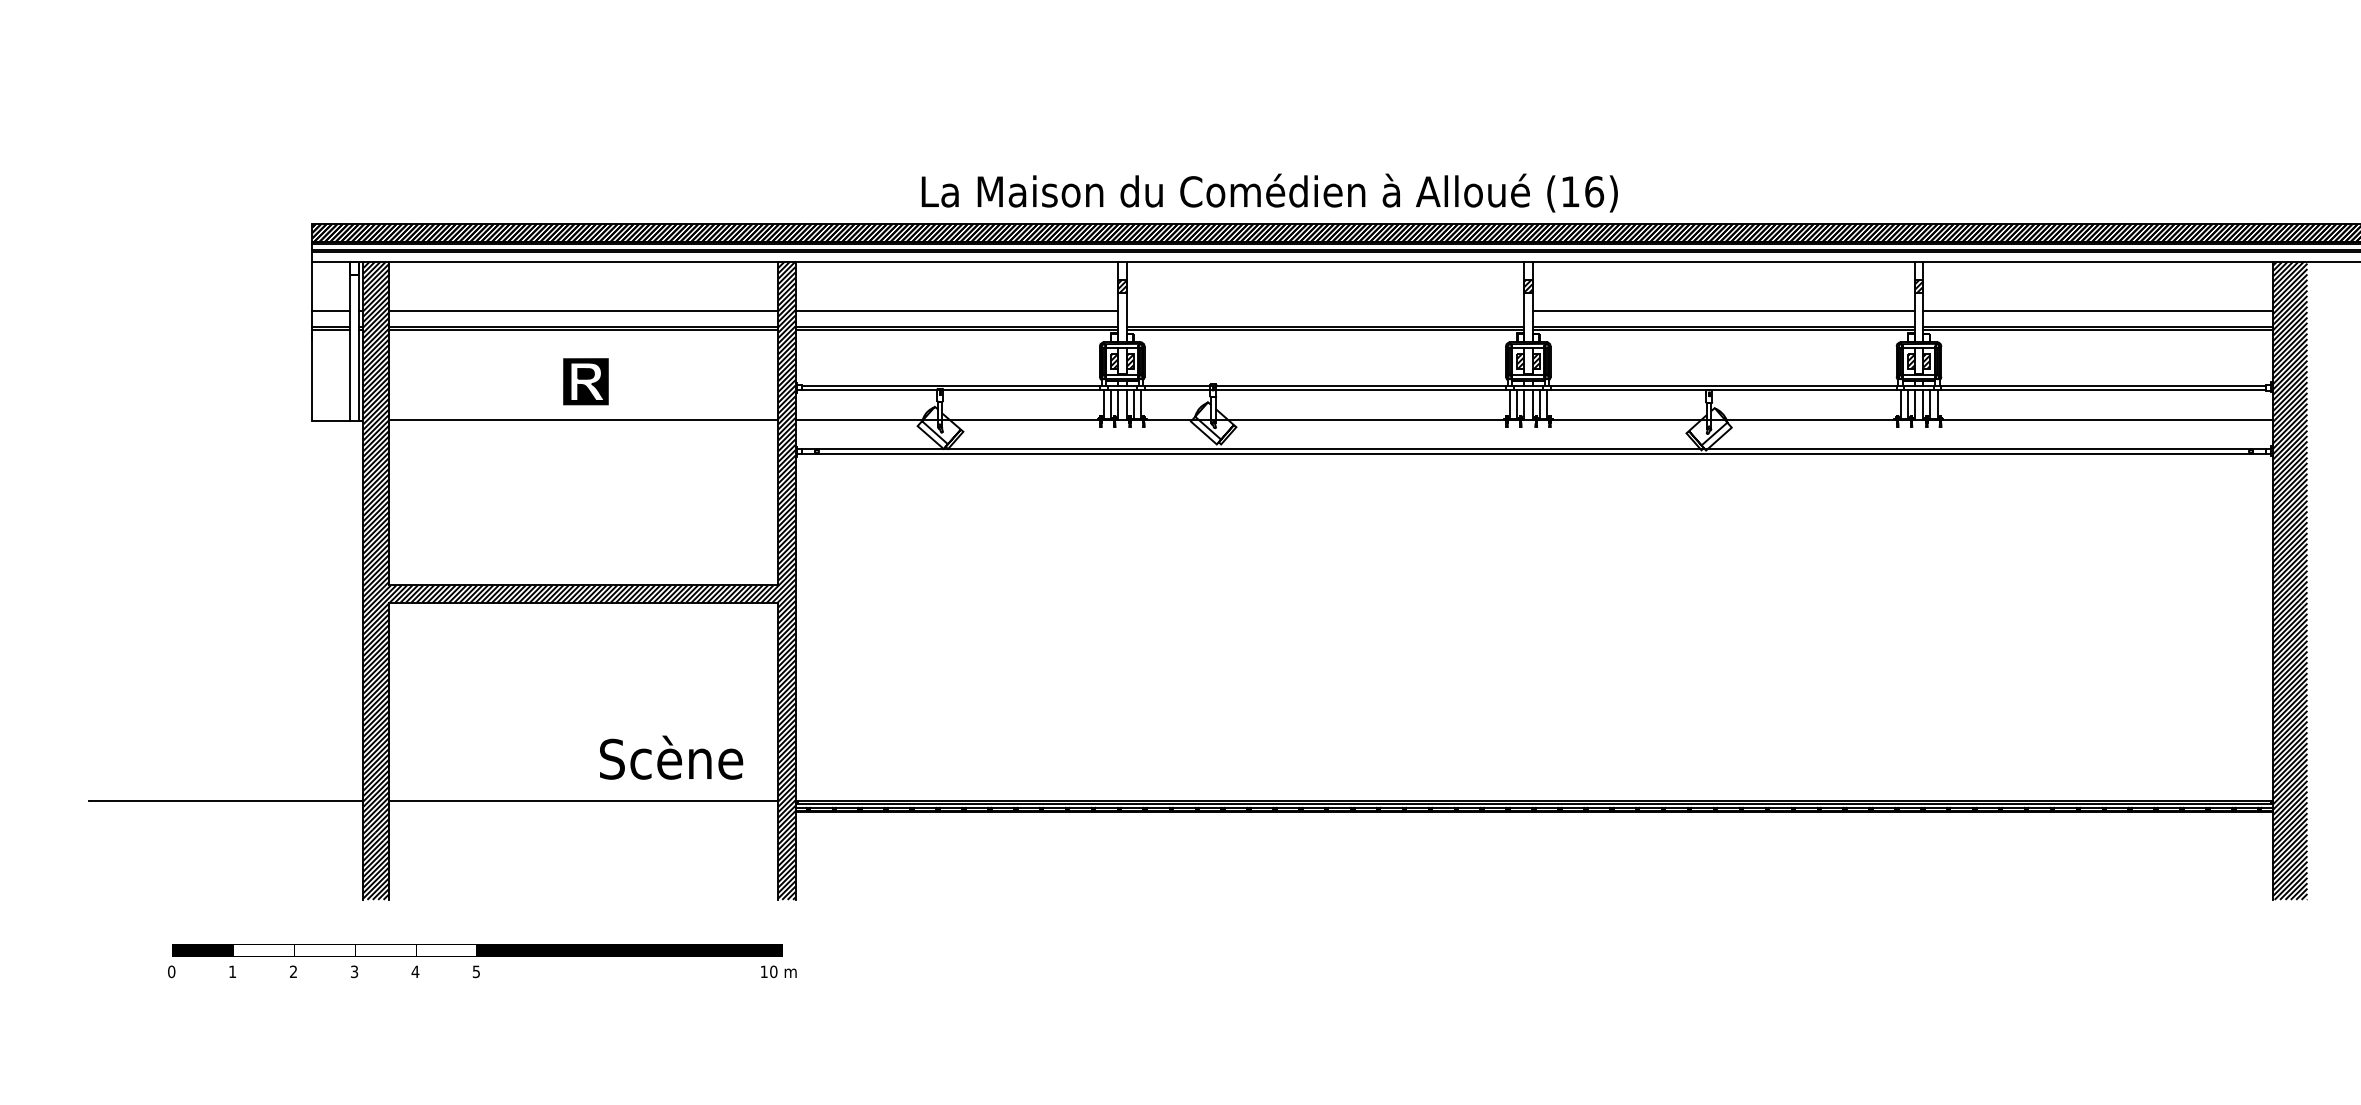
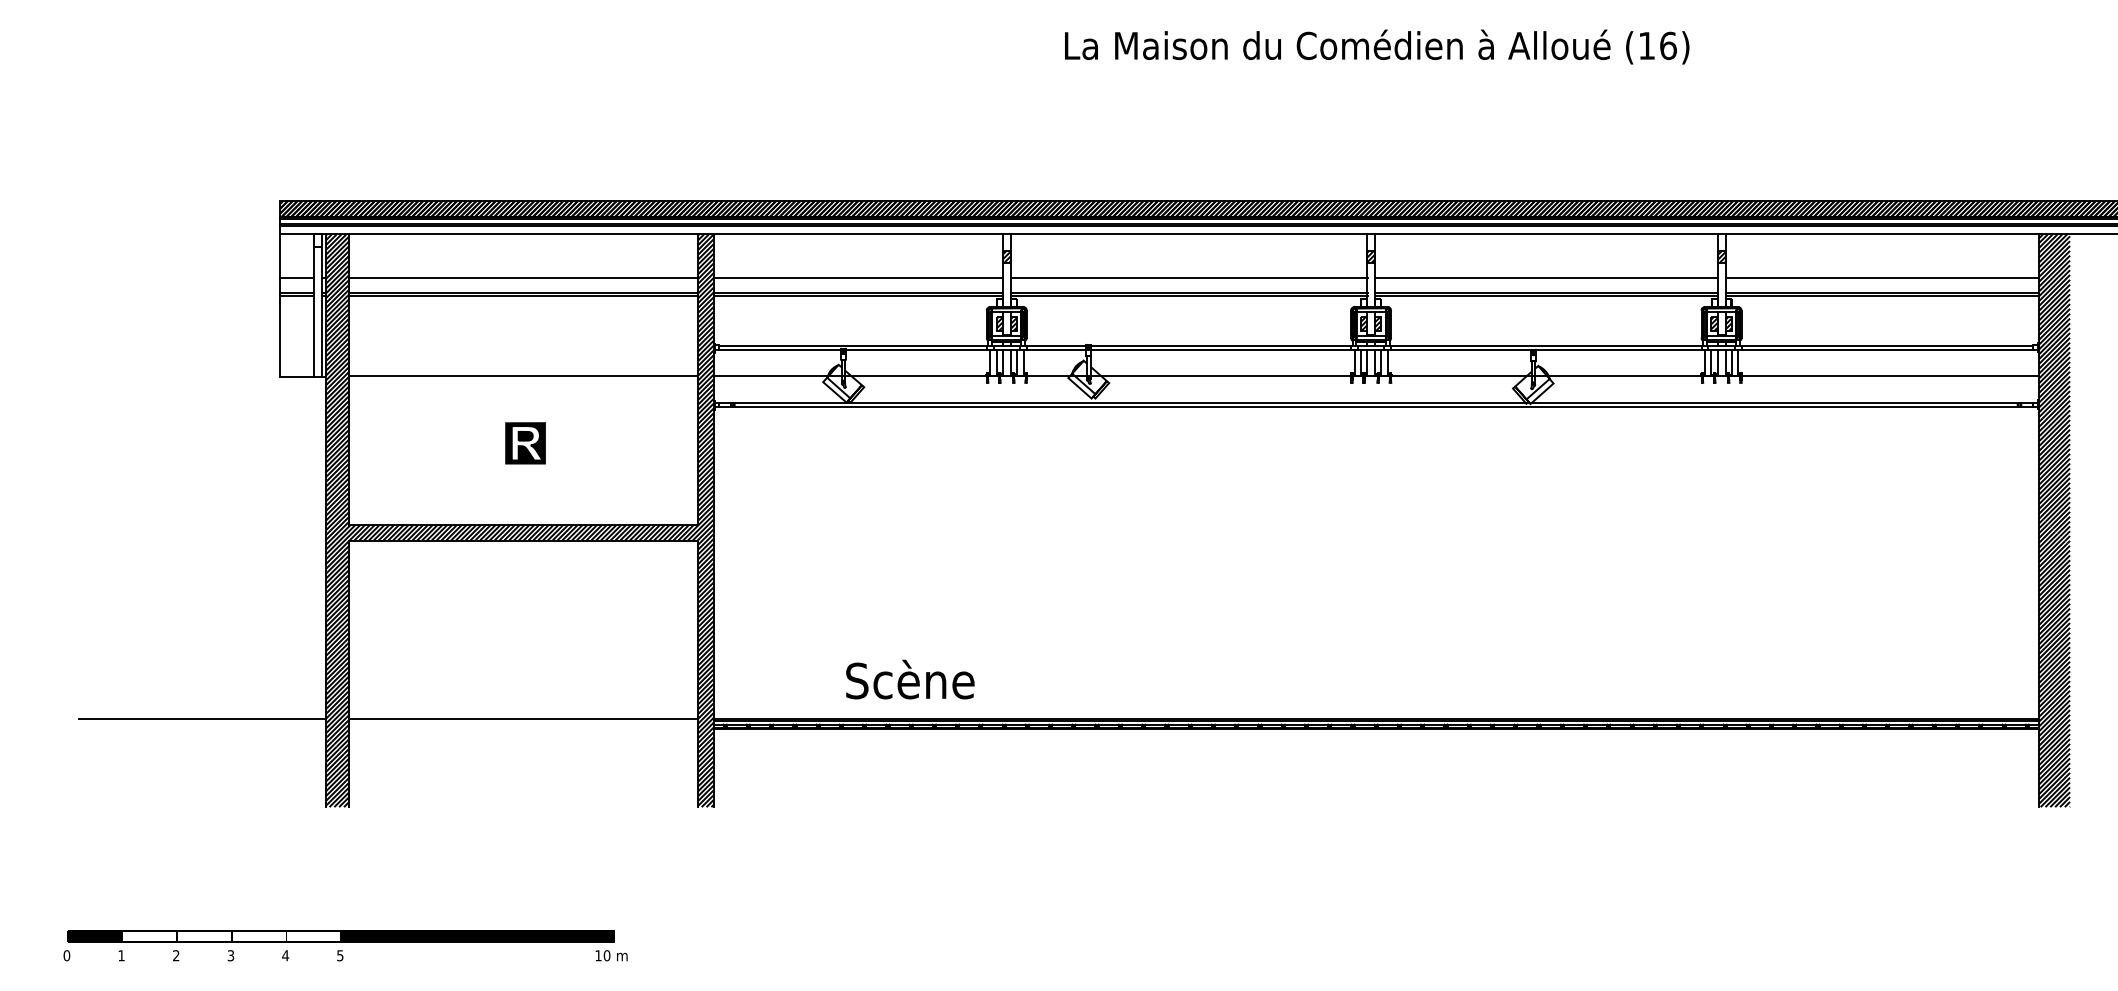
text: (1270, 192) -> (1377, 46), moved
line: (1324, 310) -> (1188, 278), added
part: (585, 381) -> (525, 443), moved
text: (671, 757) -> (910, 679), moved
text: (482, 960) -> (345, 945), moved

